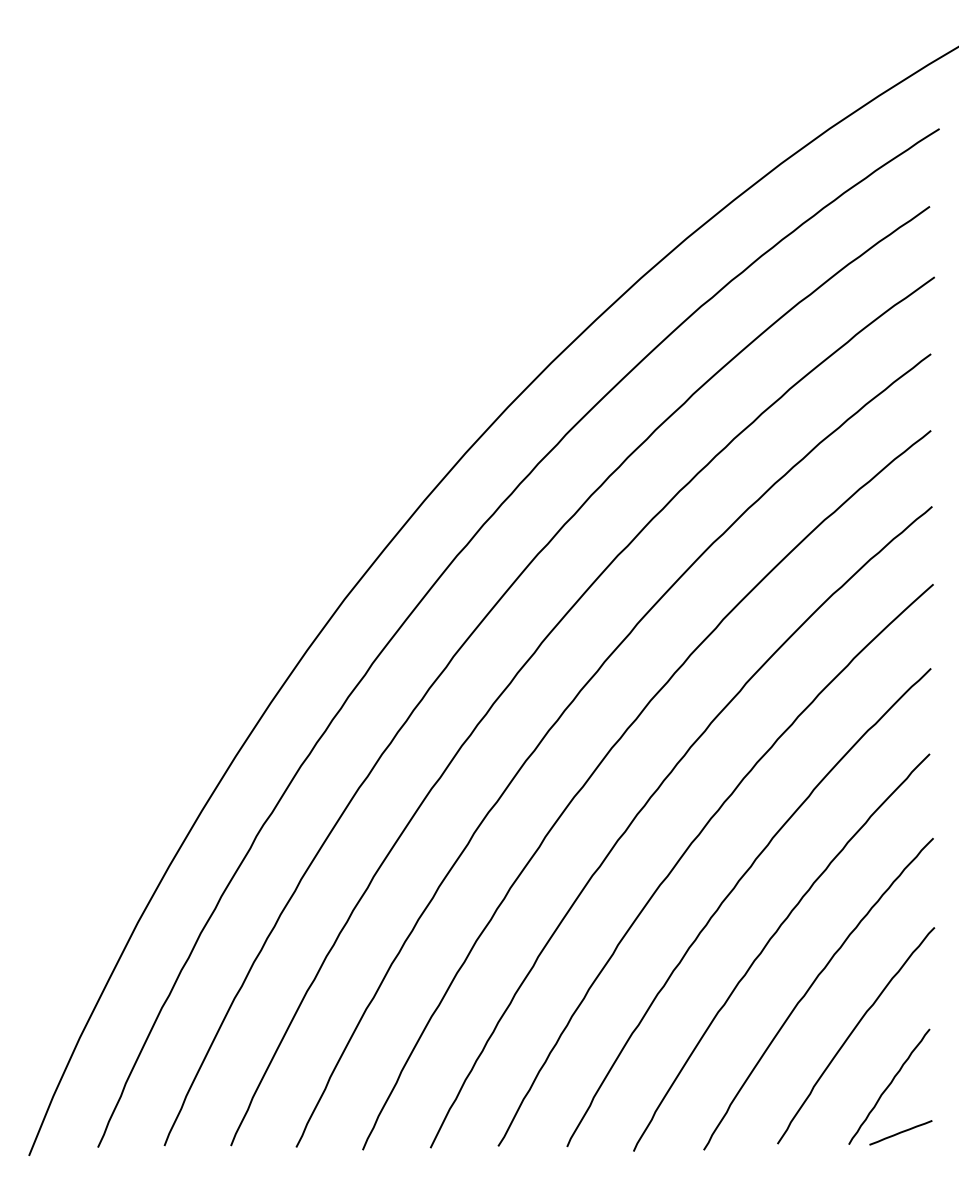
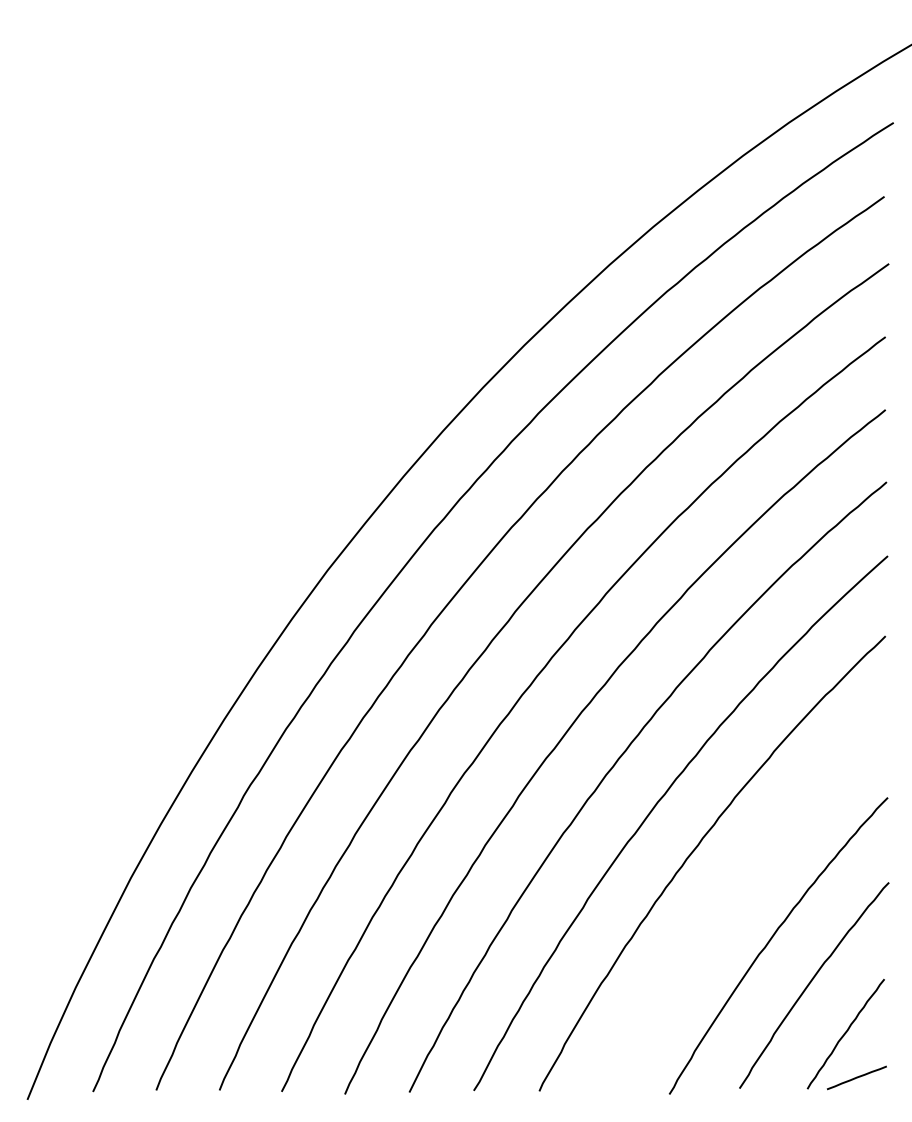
curve: (769, 943) -> (731, 897), removed

